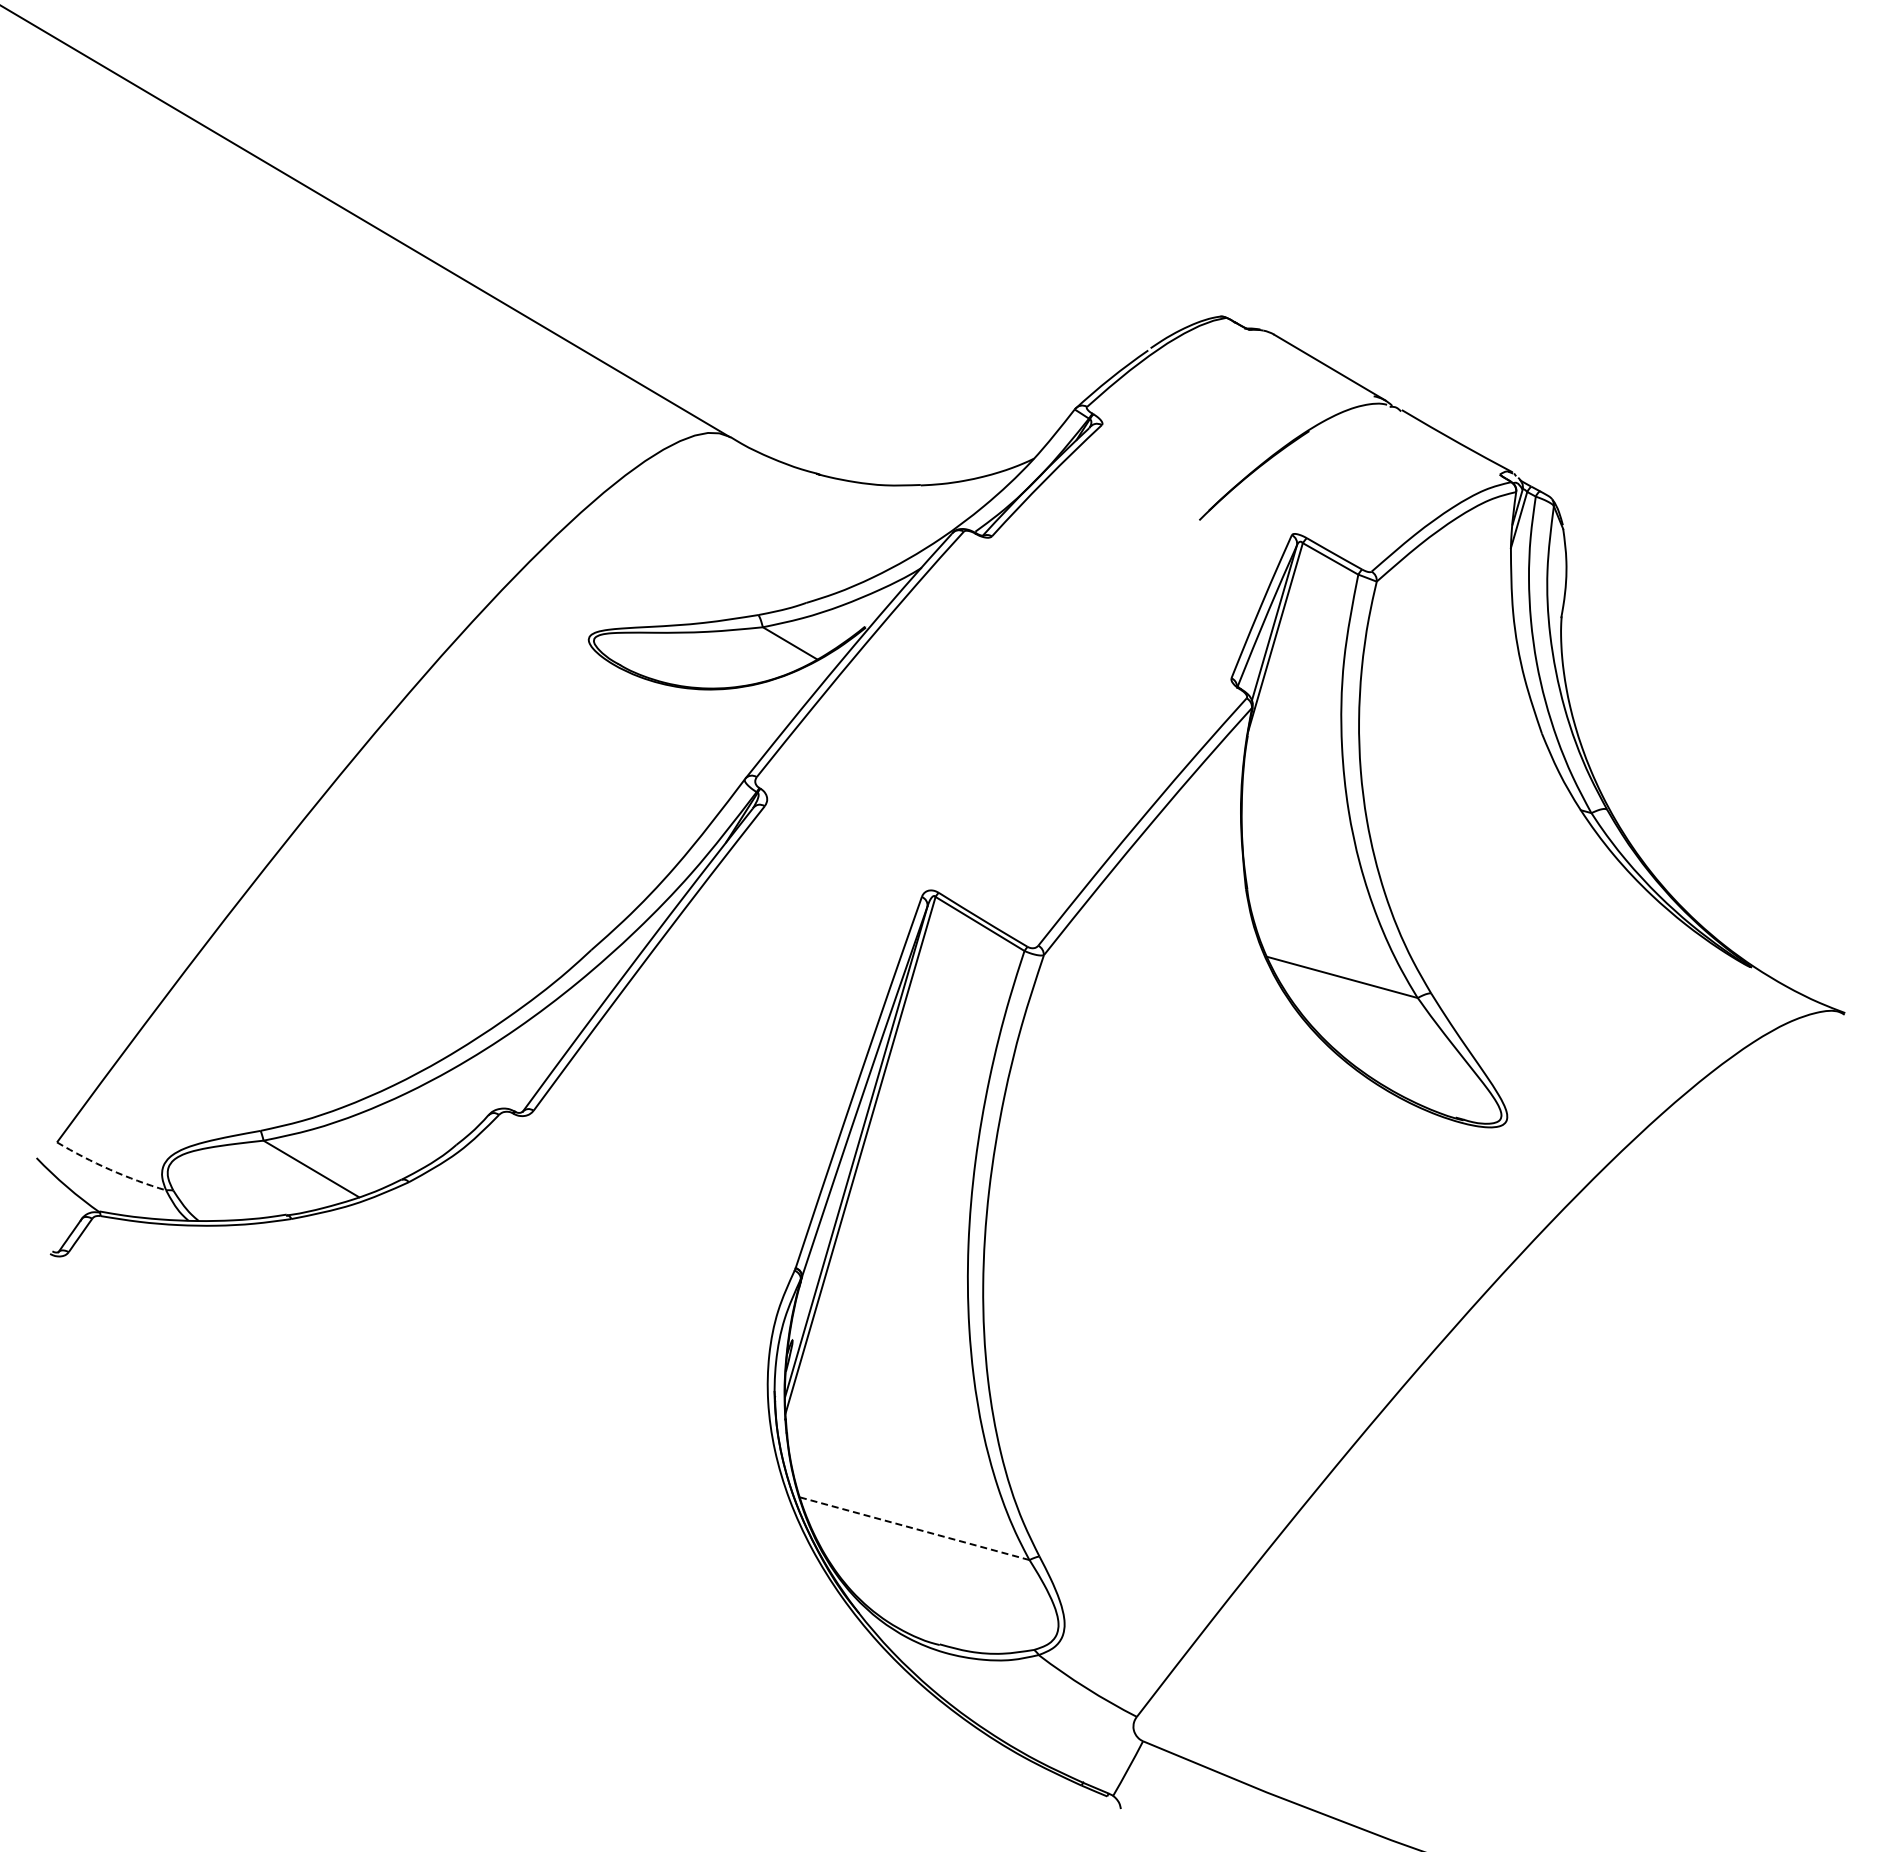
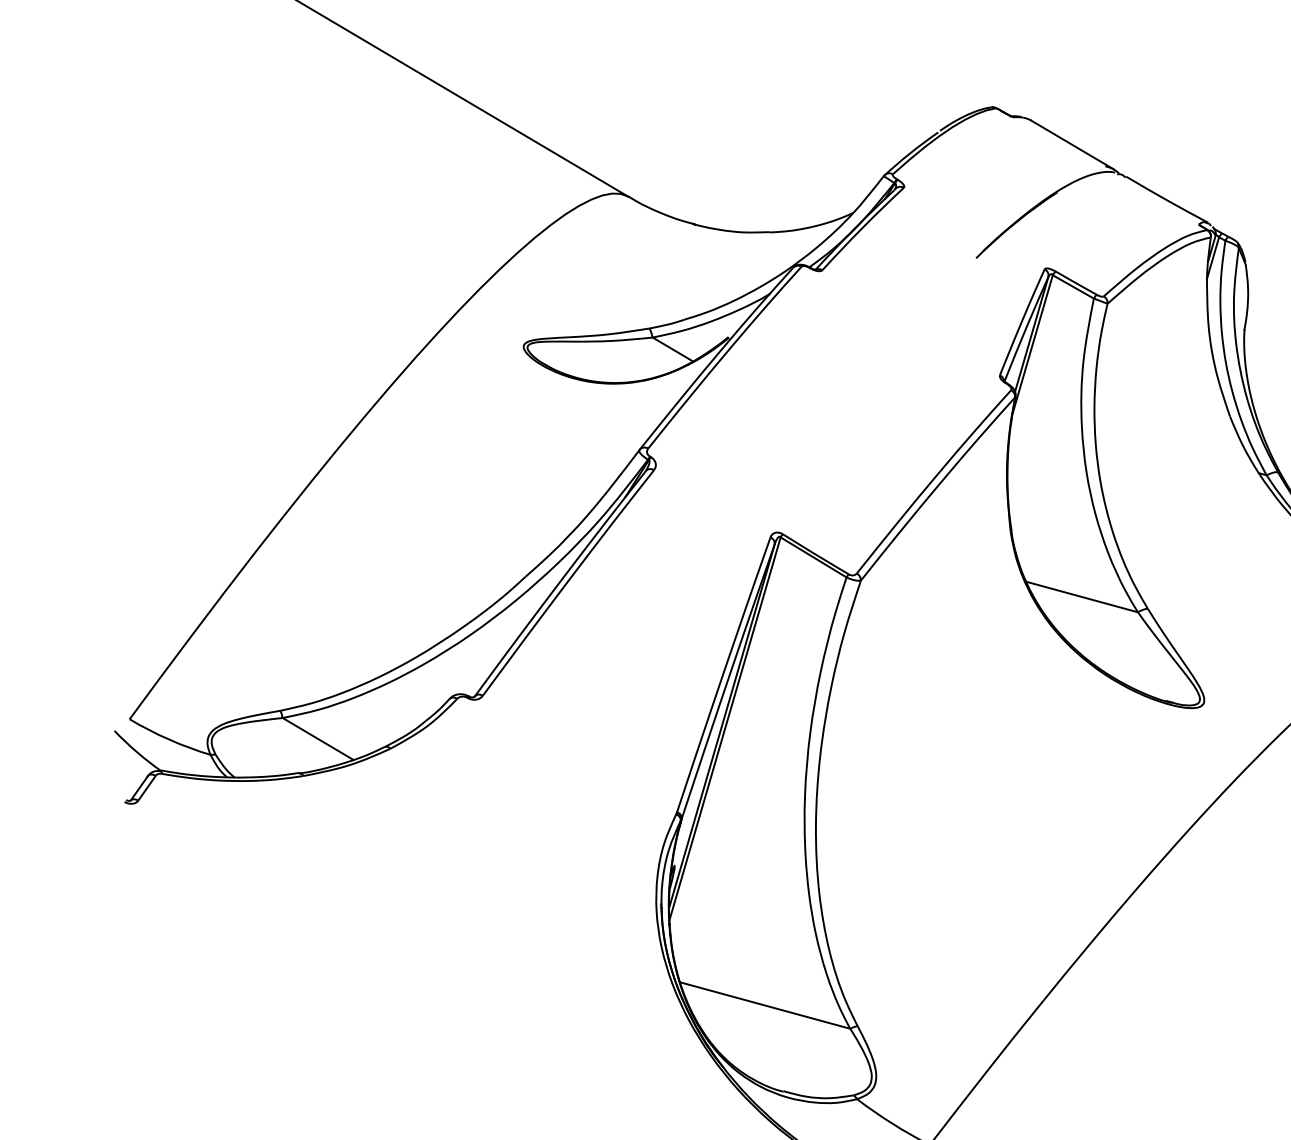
arc: (110, 1169) -> (169, 739), dashed -> solid
line: (914, 1528) -> (765, 1005), dashed -> solid

